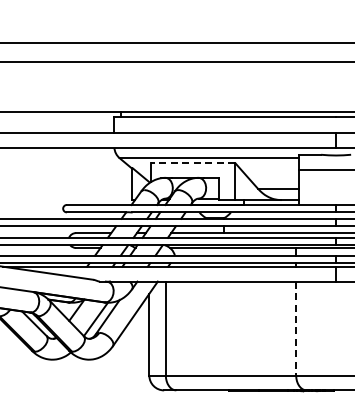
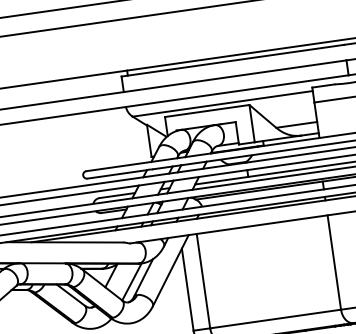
line: (192, 163) -> (206, 111), dashed -> solid
line: (296, 328) -> (334, 262), dashed -> solid

